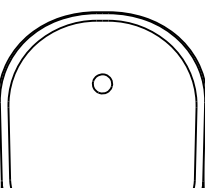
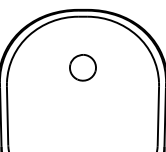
part: (102, 83) -> (83, 67), size x1.67

